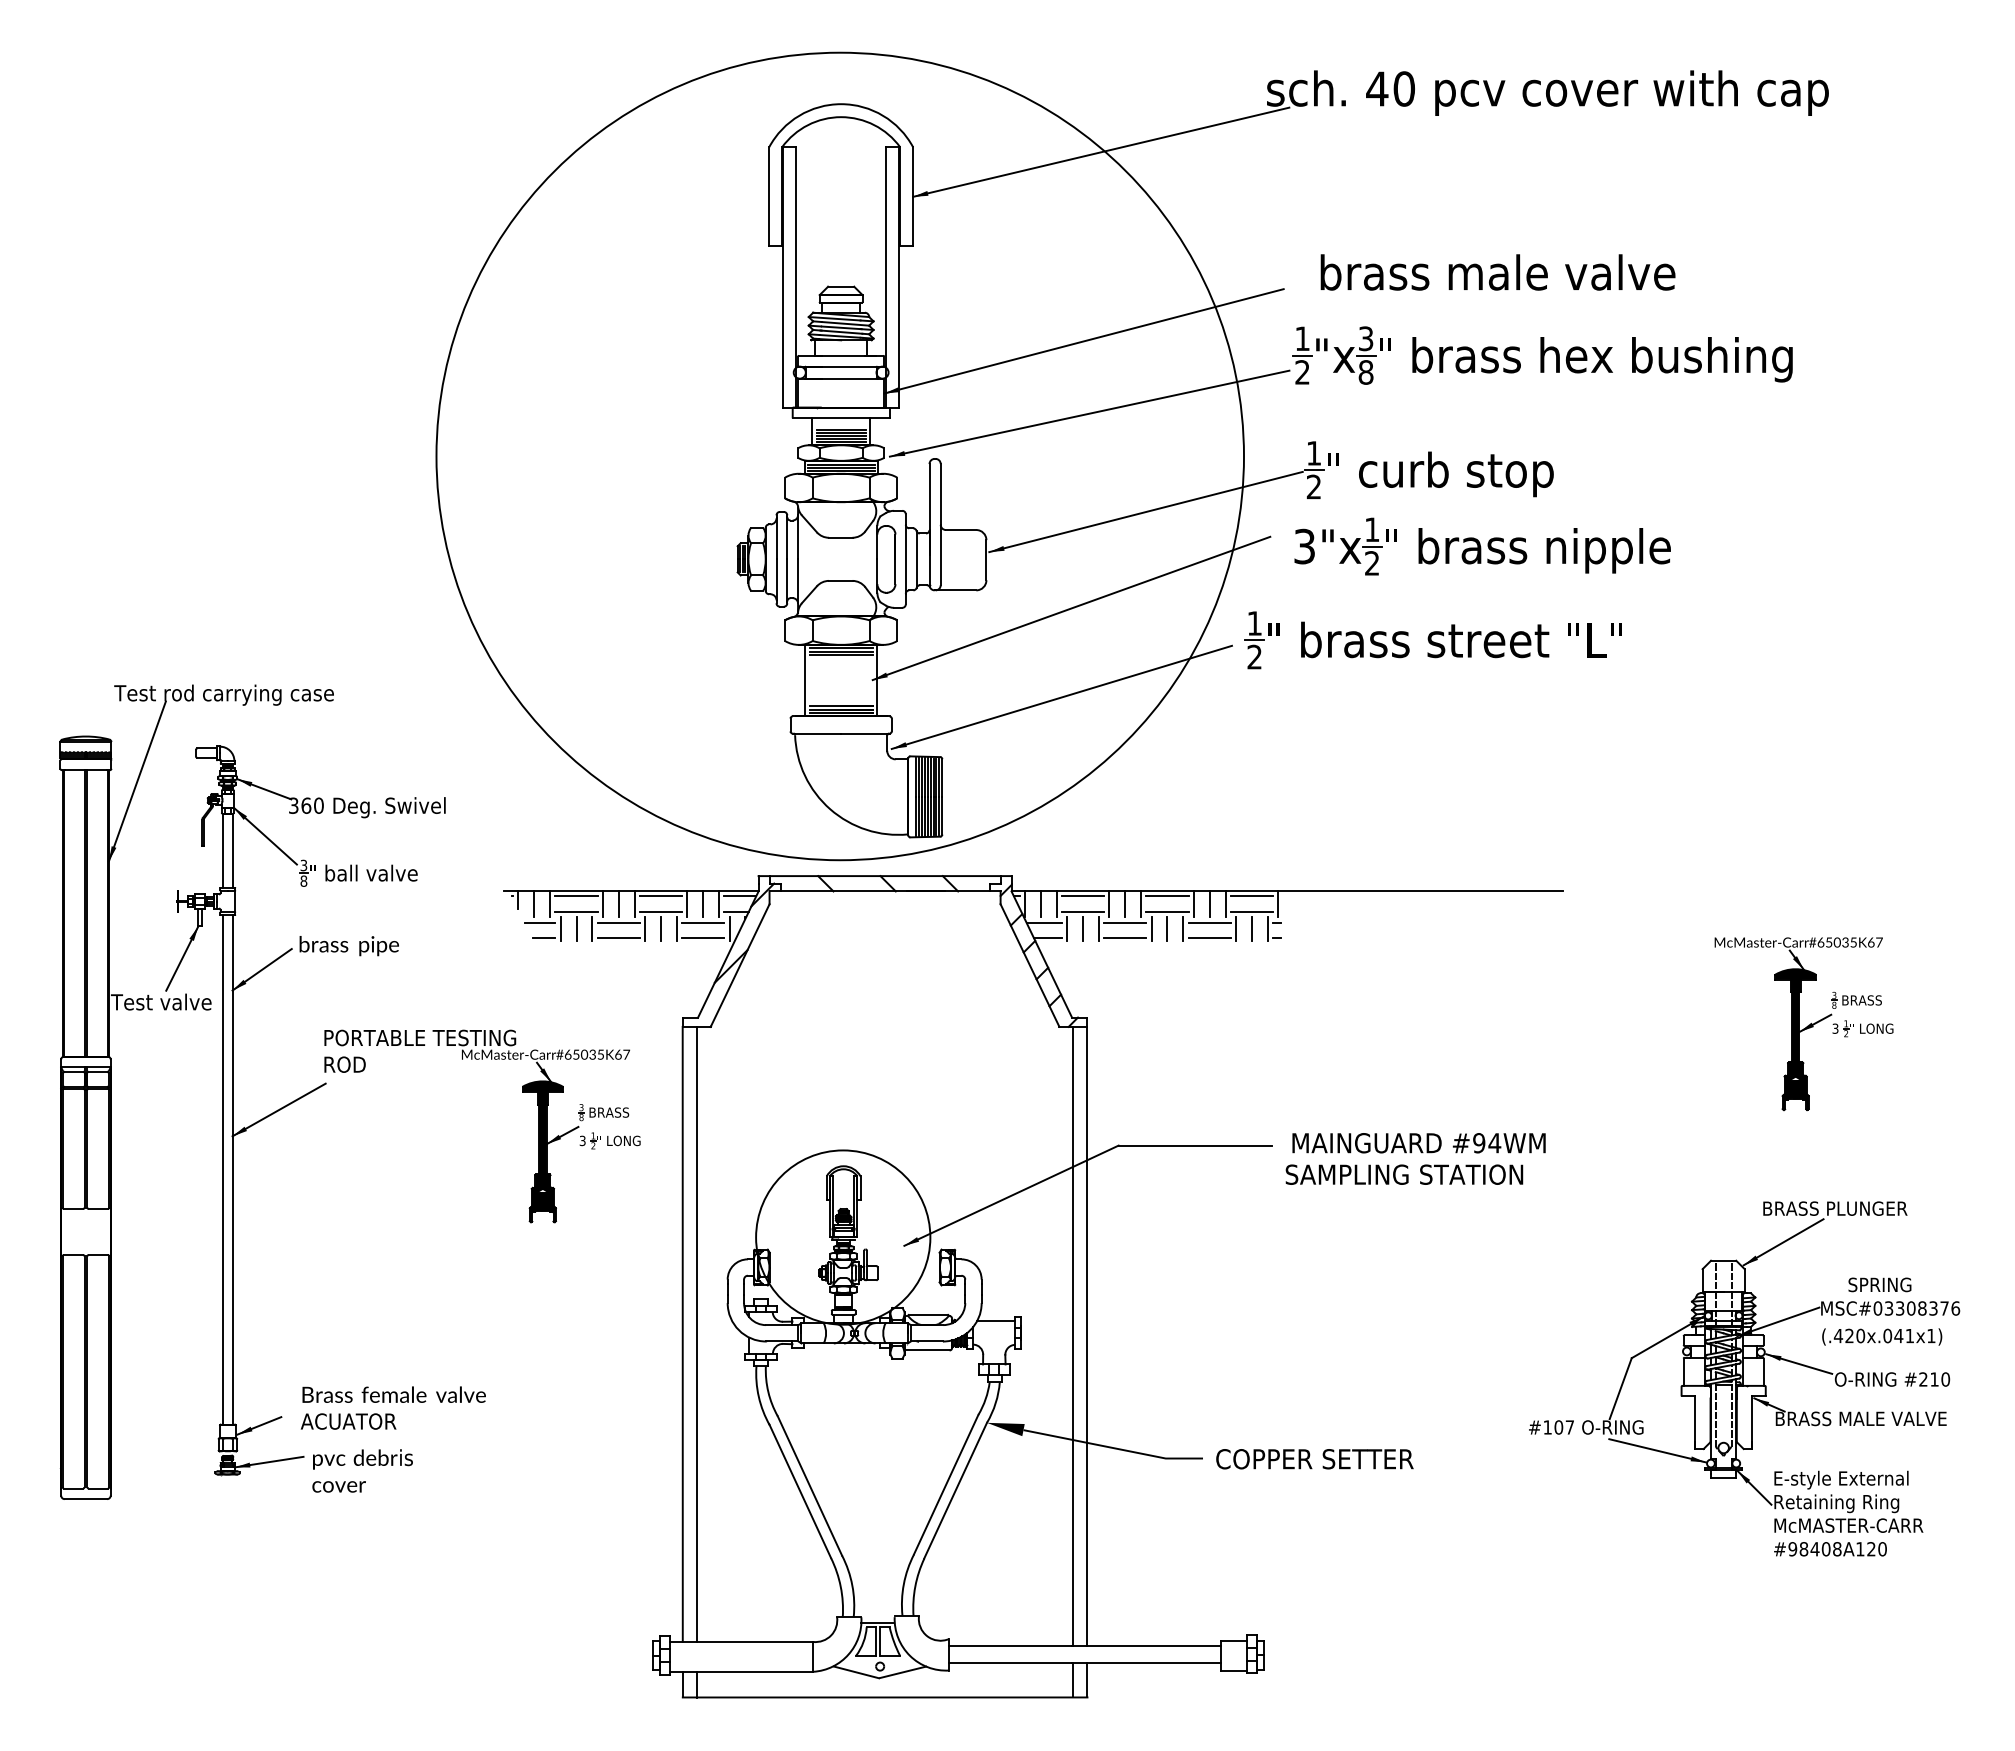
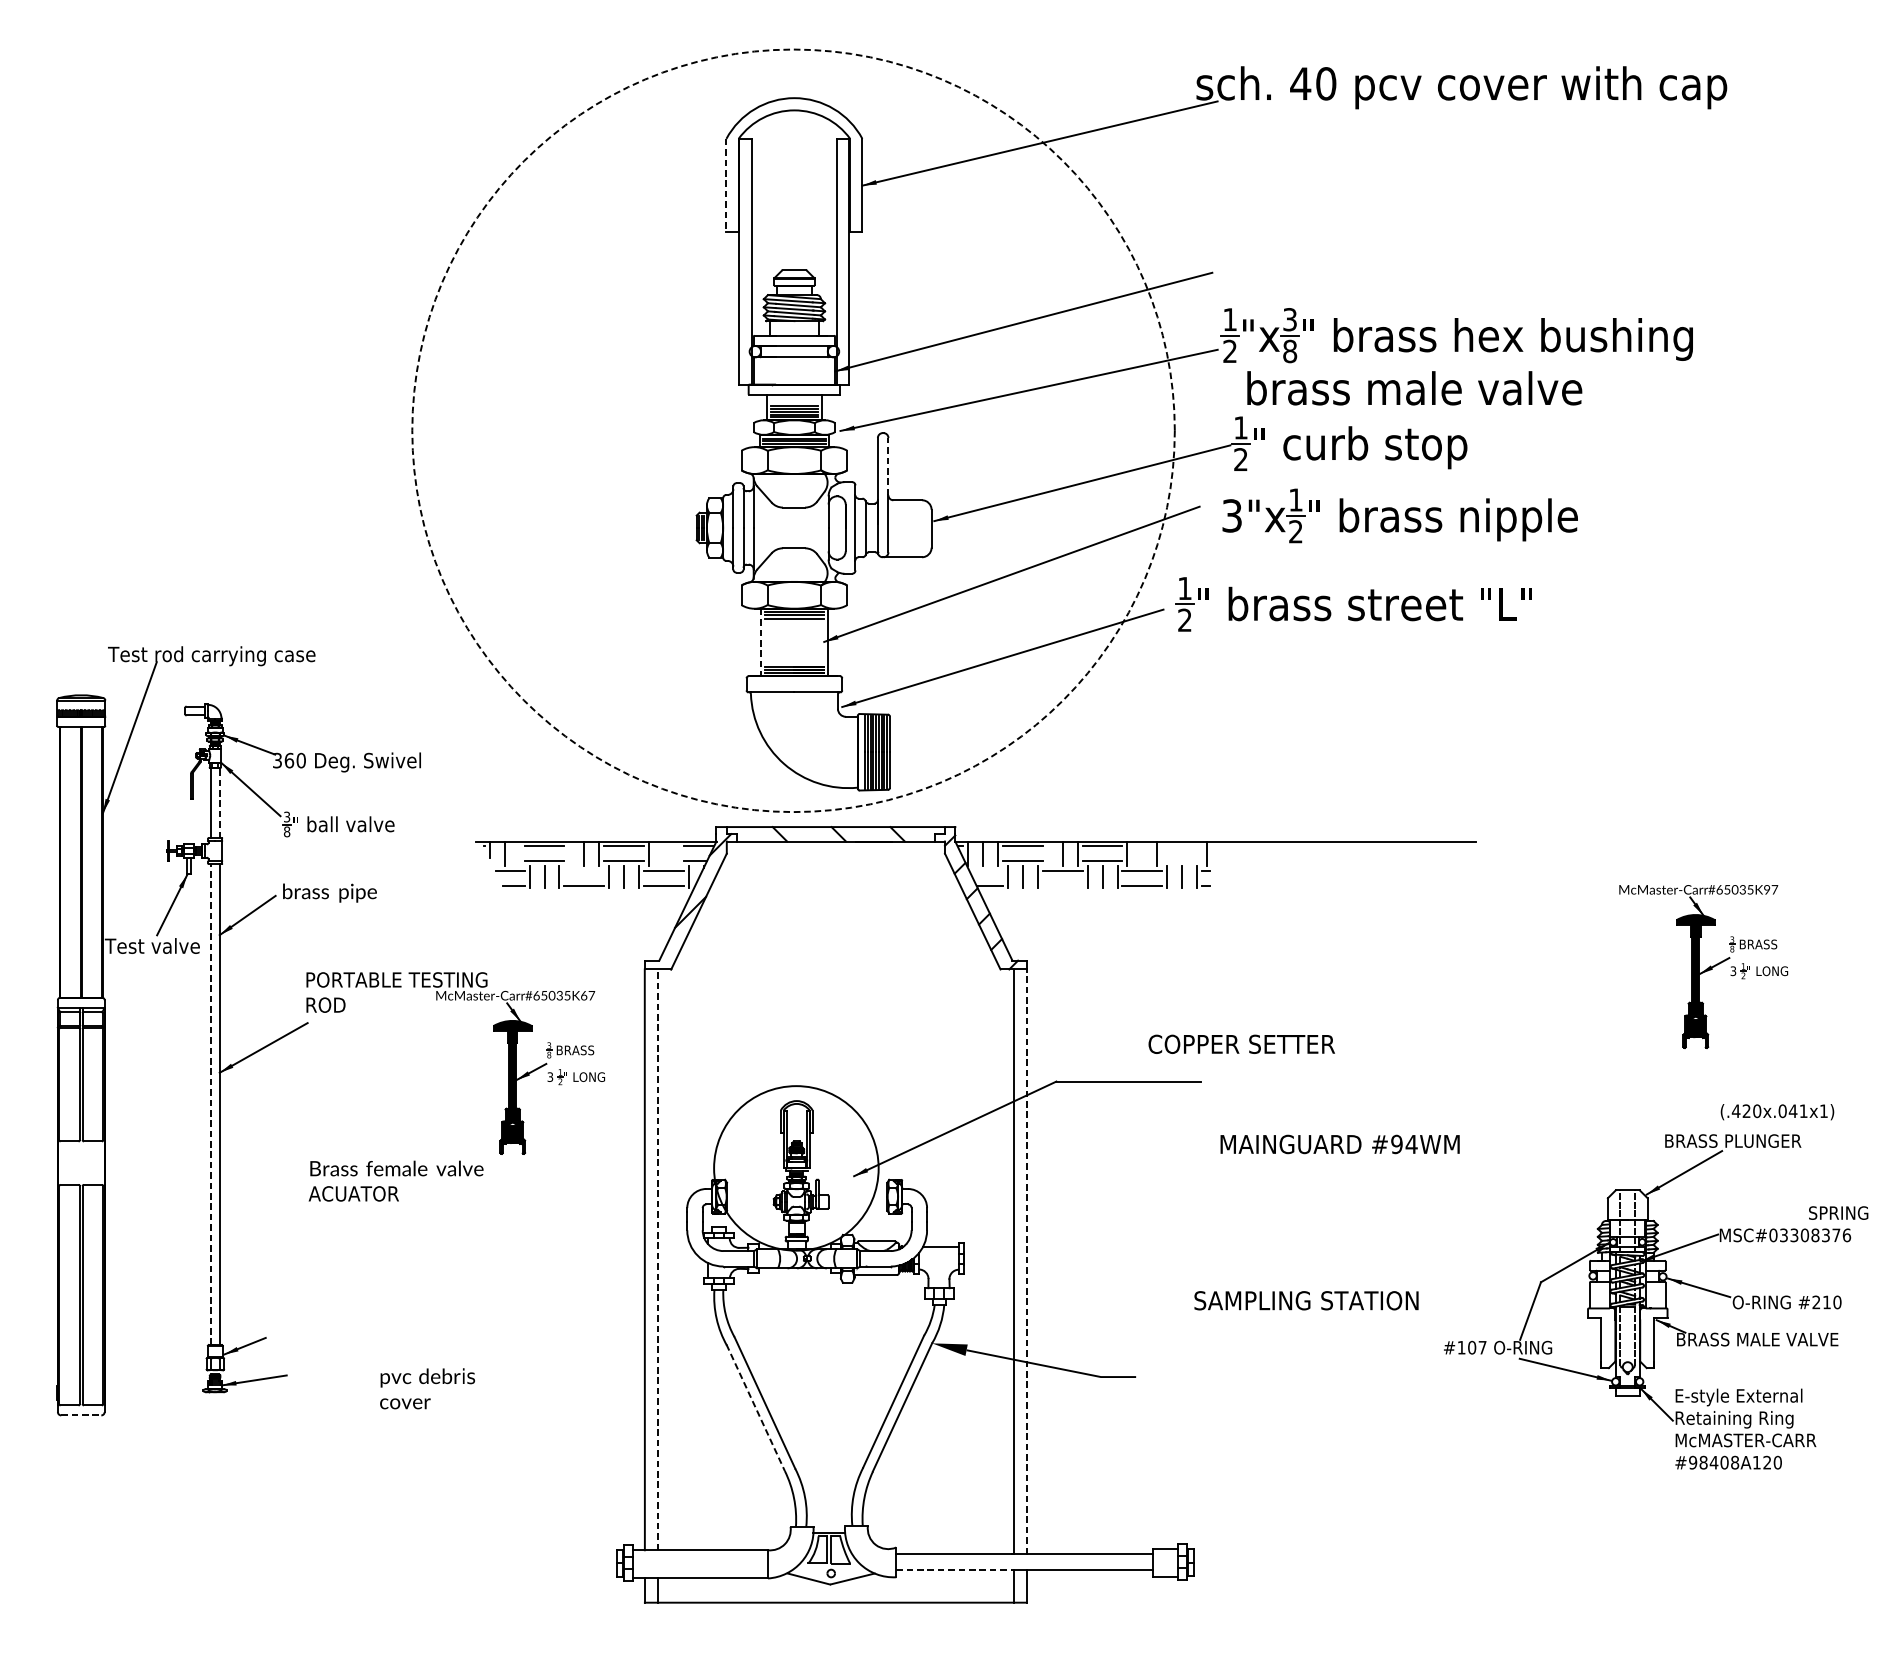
line: (769, 196) -> (726, 185), solid -> dashed
text: (1497, 272) -> (1414, 388), moved
circle: (840, 456) -> (793, 430), solid -> dashed
line: (940, 493) -> (888, 465), solid -> dashed
line: (805, 680) -> (760, 642), solid -> dashed
line: (232, 850) -> (219, 802), solid -> dashed
line: (1251, 896) -> (1181, 846), removed
line: (550, 904) -> (519, 853), removed
line: (602, 904) -> (569, 853), removed
line: (703, 904) -> (664, 853), removed
line: (718, 904) -> (678, 853), removed
line: (1109, 904) -> (1047, 853), removed
line: (1209, 904) -> (1142, 853), removed
line: (1251, 912) -> (1181, 861), removed
line: (618, 922) -> (584, 870), removed
line: (1043, 922) -> (985, 870), removed
line: (1125, 938) -> (1062, 885), removed
text: (1871, 942) -> (1767, 889), #65035K67 -> #65035K97
text: (1418, 1143) -> (1339, 1144), moved
line: (223, 1169) -> (211, 1104), solid -> dashed
text: (1404, 1174) -> (1306, 1300), moved
text: (1879, 1284) -> (1838, 1212), moved
line: (696, 1334) -> (657, 1259), solid -> dashed
line: (1087, 1336) -> (1027, 1261), solid -> dashed
text: (1882, 1336) -> (1777, 1111), moved
text: (392, 1407) -> (395, 1180), moved
text: (1314, 1459) -> (1241, 1044), moved
text: (362, 1470) -> (427, 1388), moved
line: (800, 1491) -> (756, 1408), solid -> dashed
line: (86, 1499) -> (81, 1415), solid -> dashed
line: (1011, 1663) -> (955, 1570), solid -> dashed

